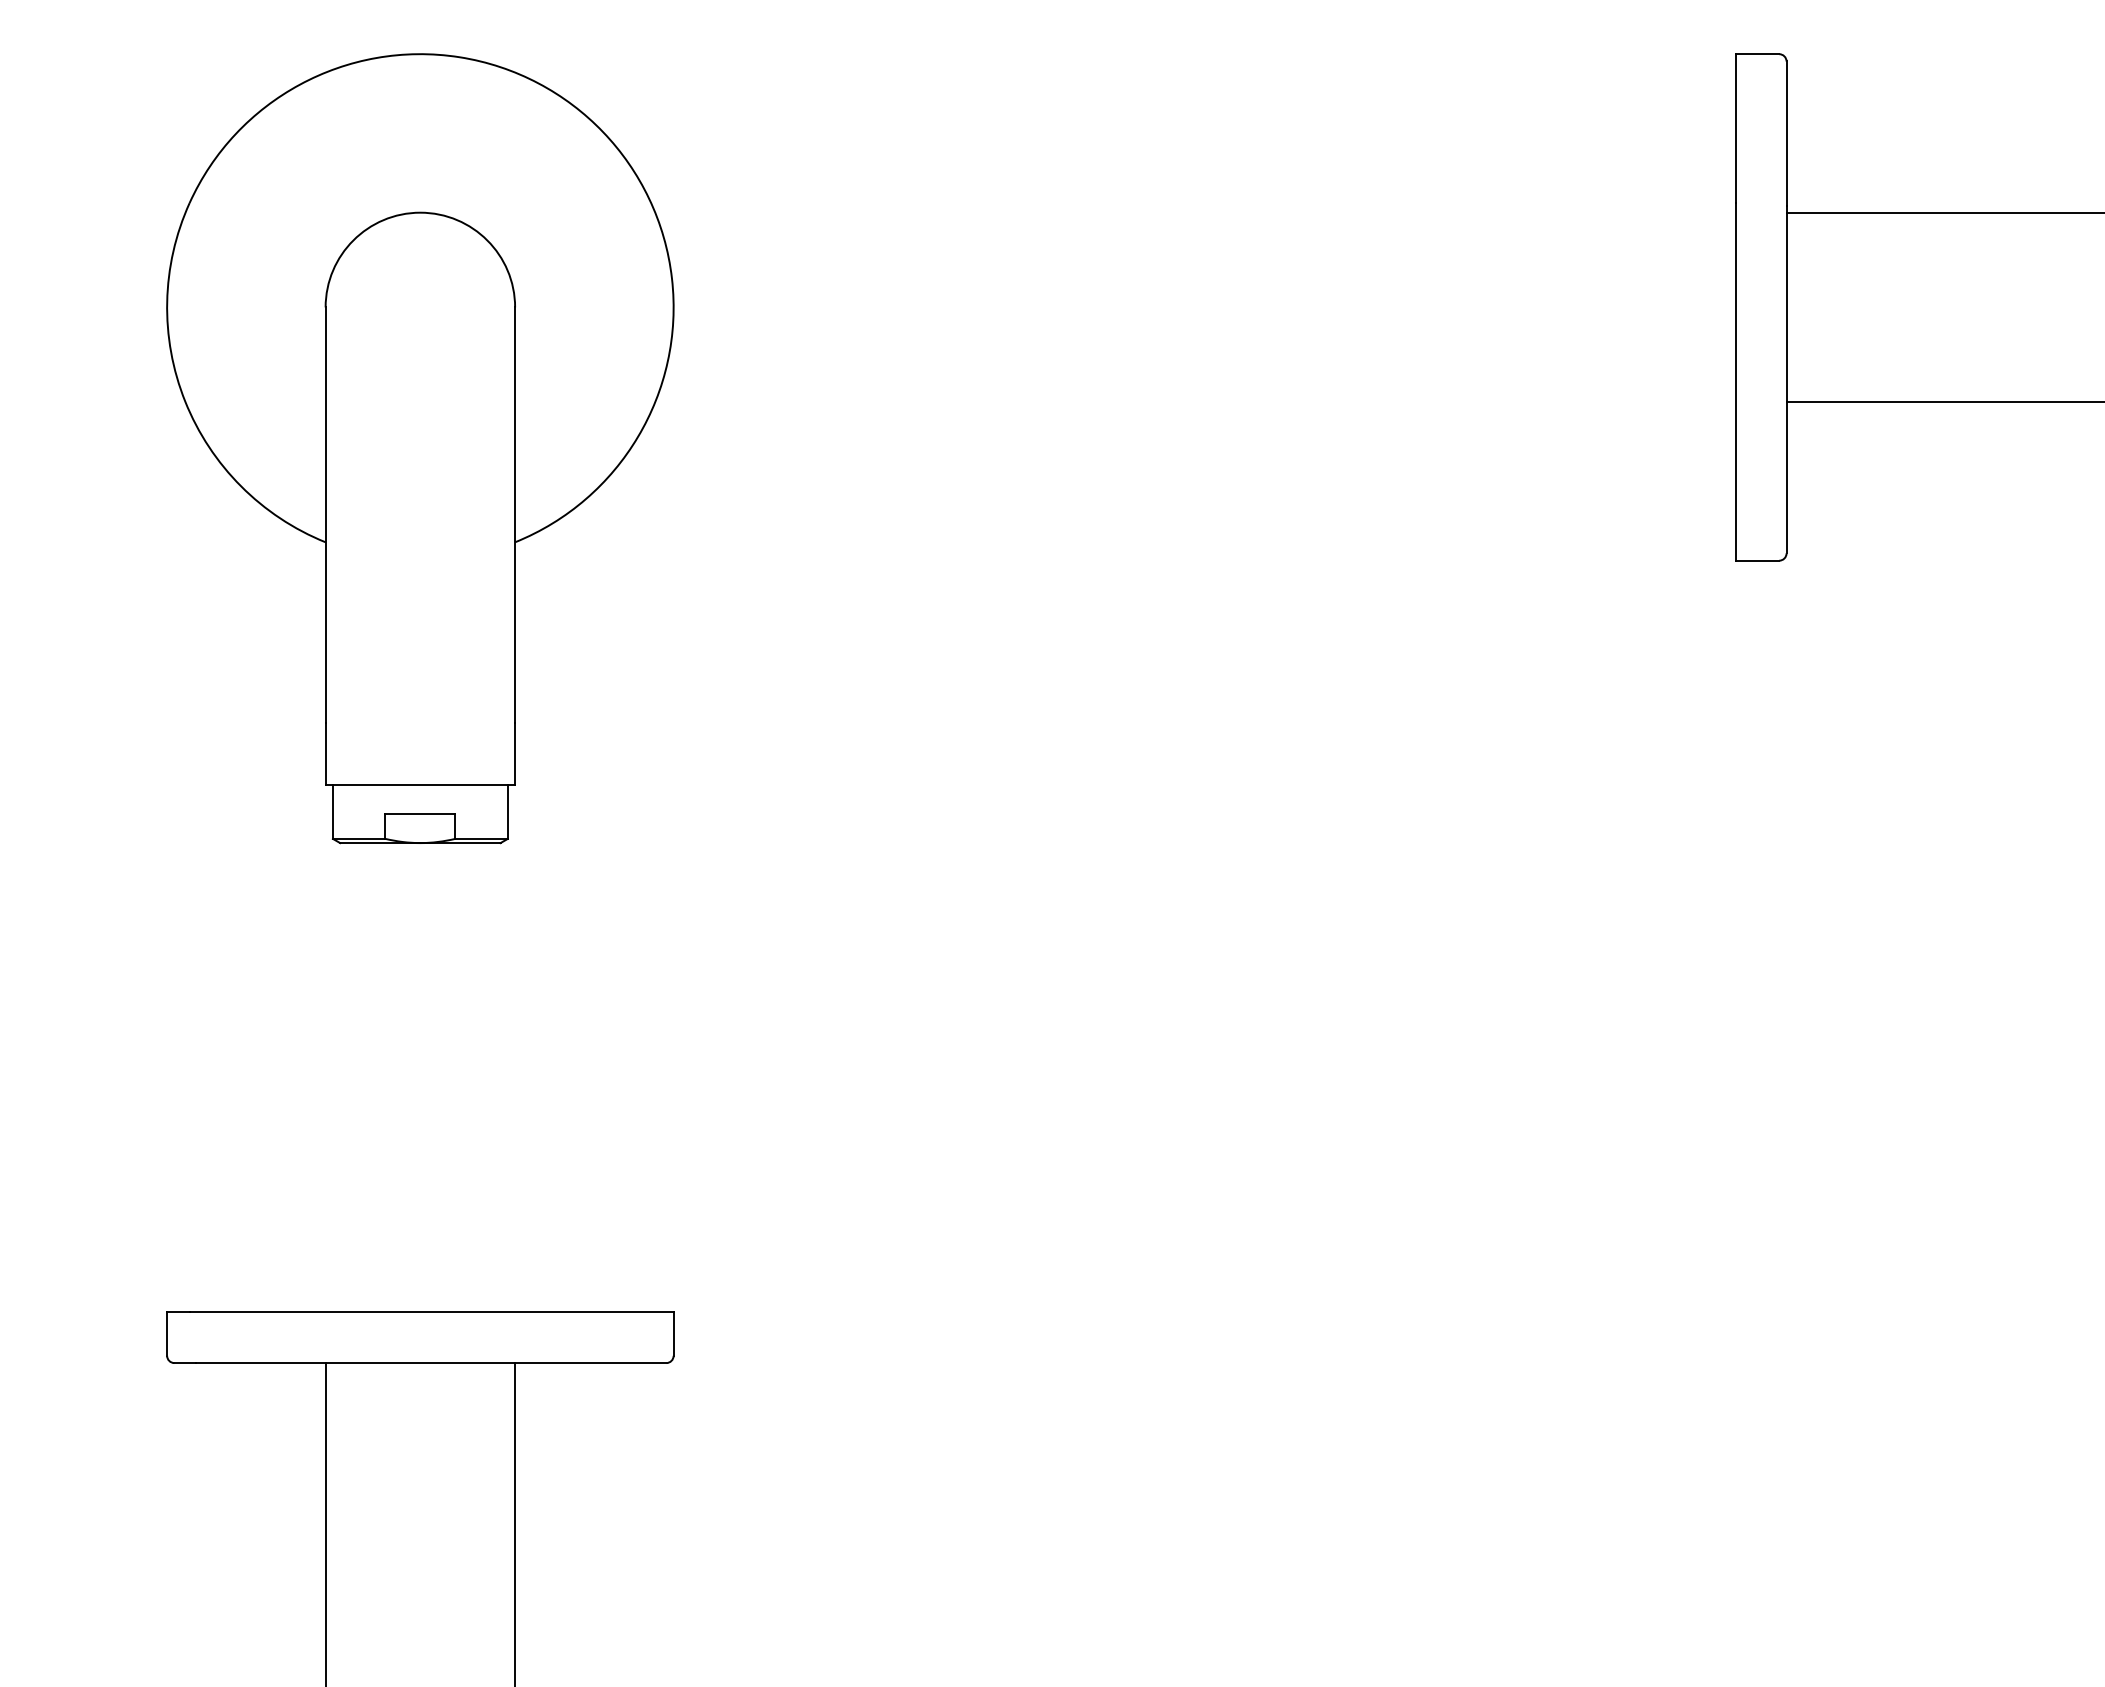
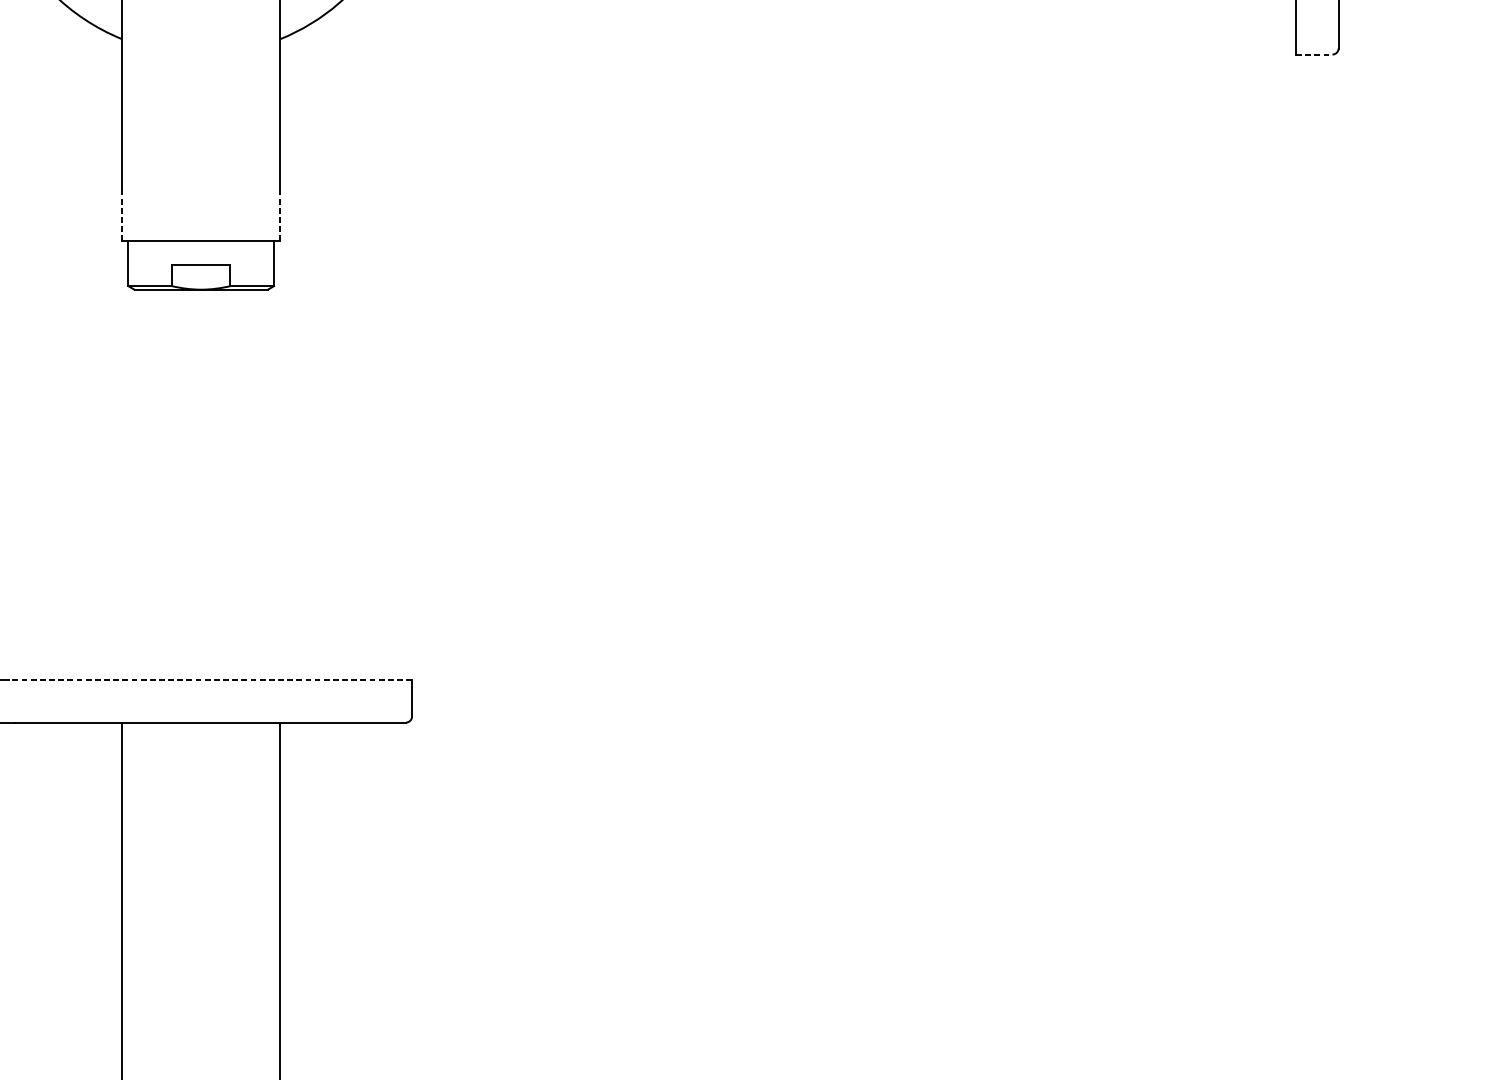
line: (1757, 560) -> (1314, 54), solid -> dashed
line: (325, 753) -> (122, 215), solid -> dashed
line: (515, 753) -> (280, 215), solid -> dashed
line: (431, 1312) -> (210, 680), solid -> dashed

